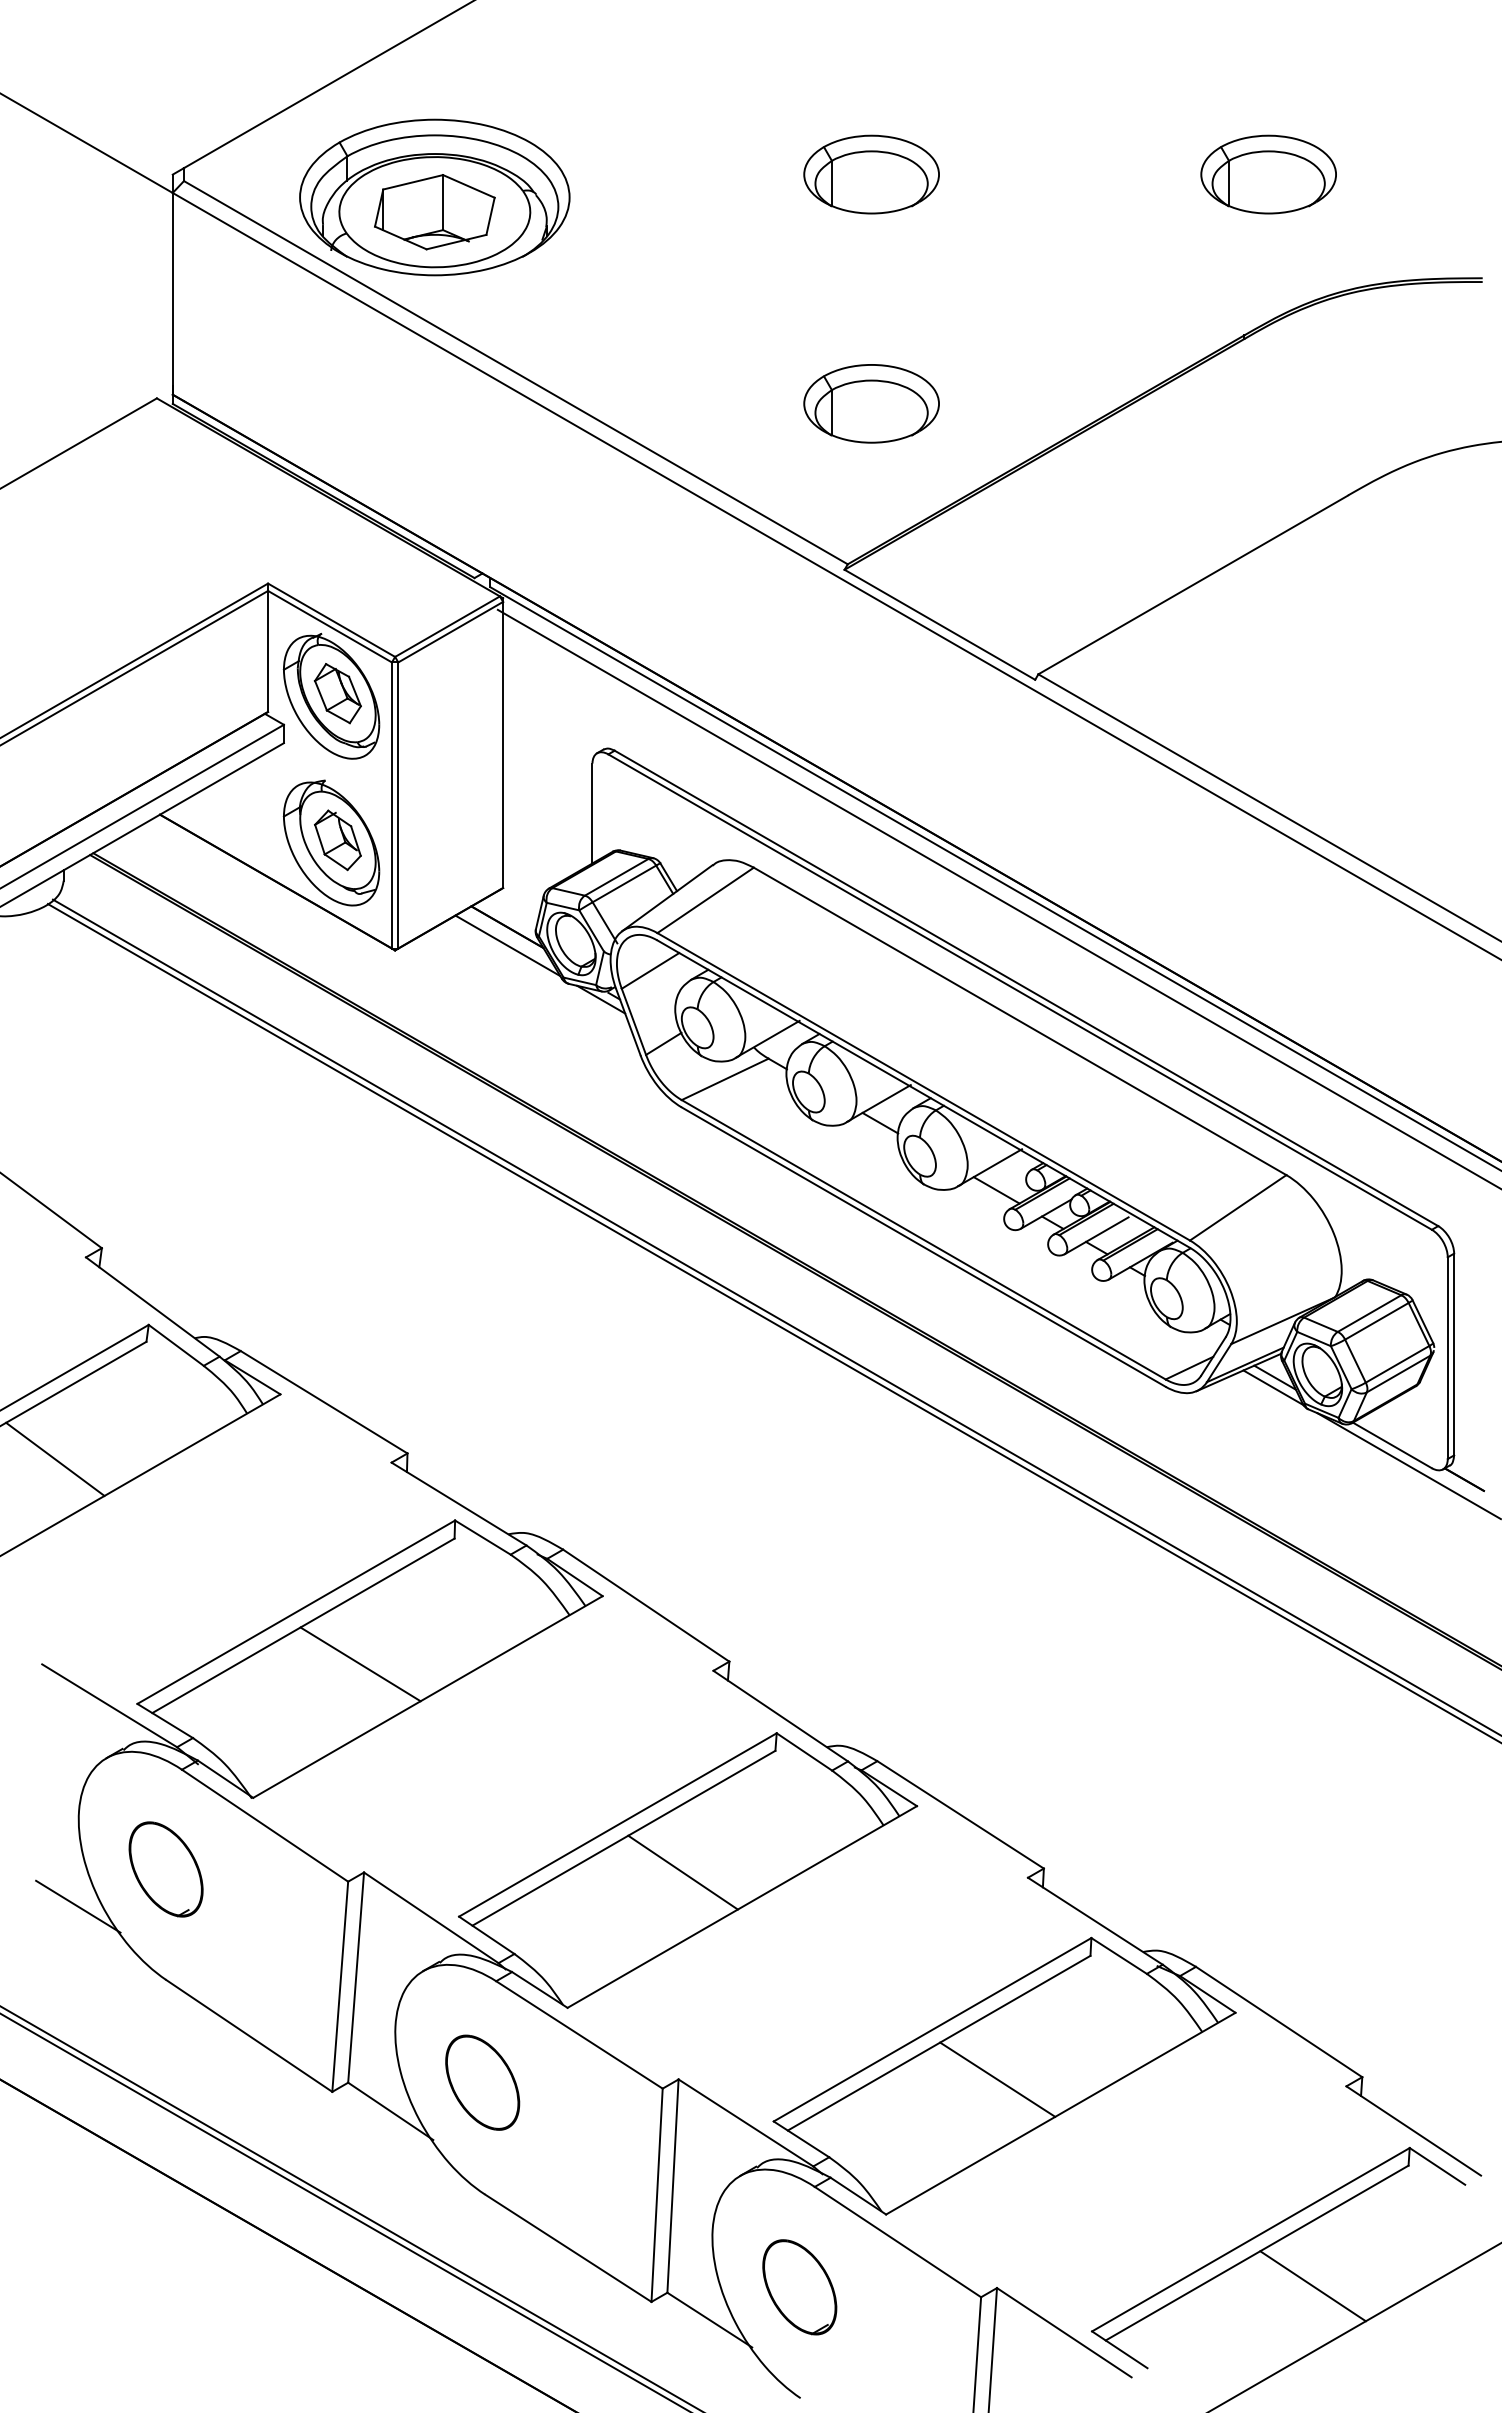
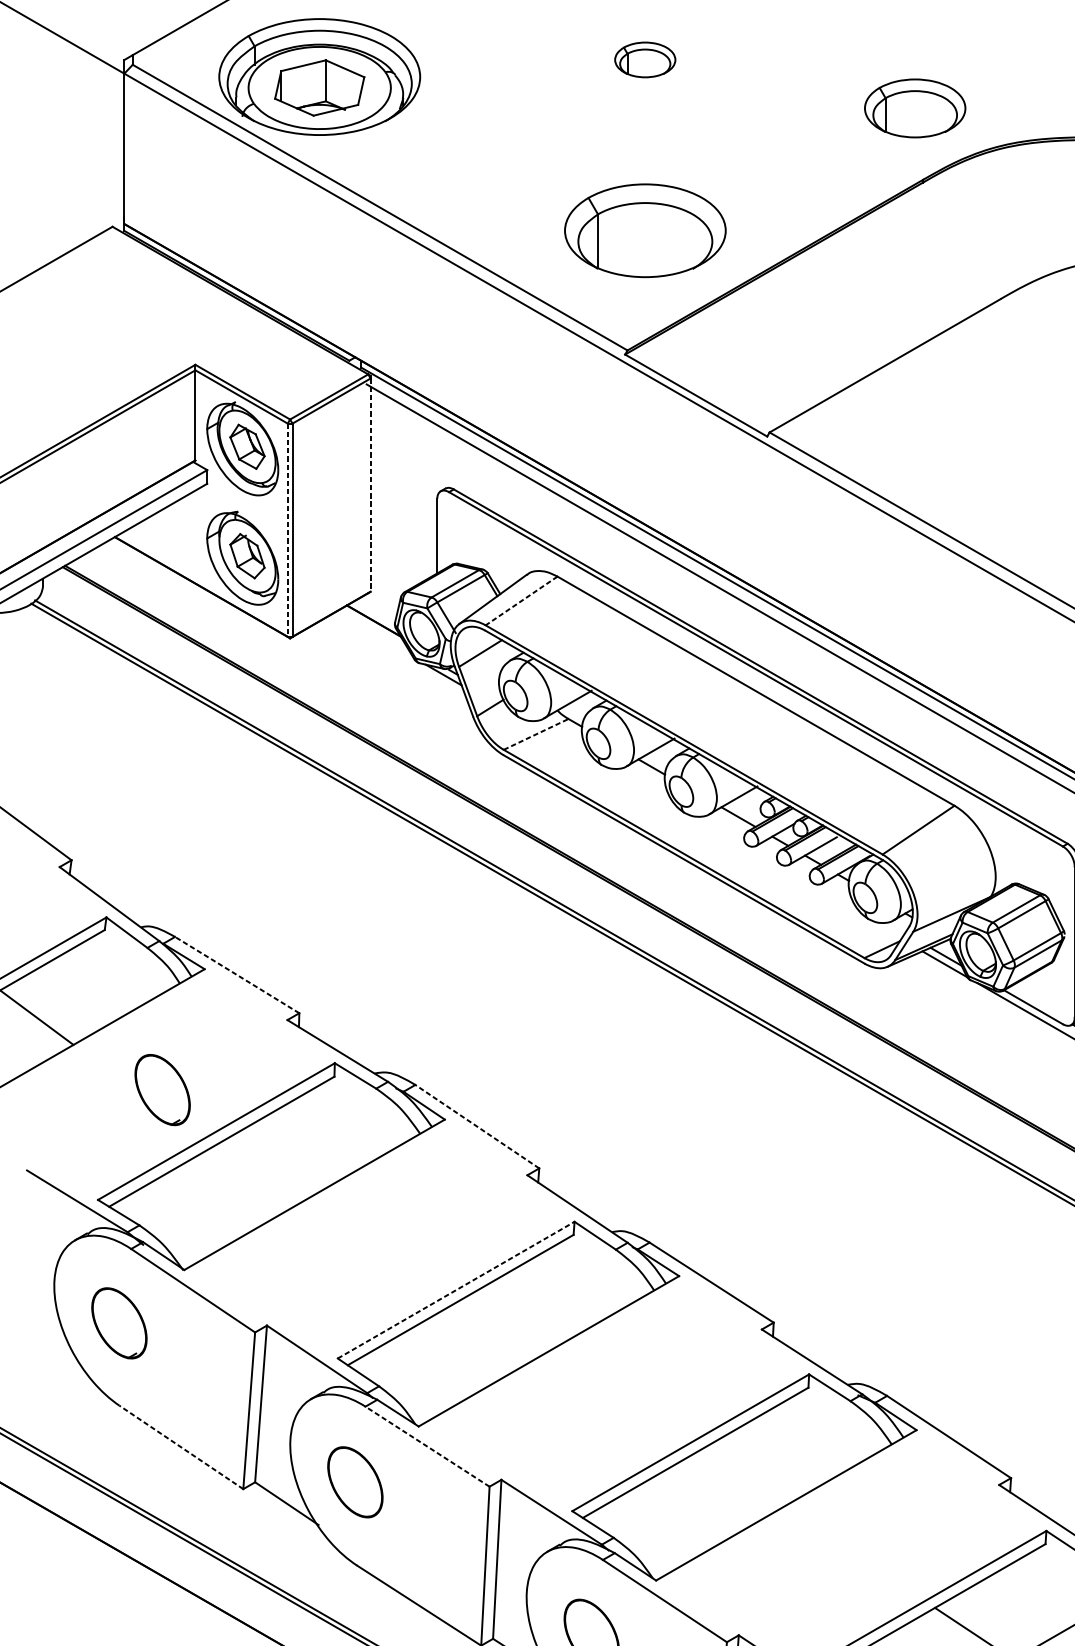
part: (871, 174) -> (645, 59), size x0.6
part: (1268, 174) -> (915, 108), moved
part: (871, 403) -> (645, 230), size x1.6
line: (503, 745) -> (370, 485), solid -> dashed
line: (391, 806) -> (287, 531), solid -> dashed
line: (705, 900) -> (521, 601), solid -> dashed
line: (507, 945) -> (373, 634), removed
line: (725, 1079) -> (536, 734), solid -> dashed
line: (324, 1402) -> (237, 975), solid -> dashed
part: (223, 1556) -> (162, 1090), added
line: (645, 1605) -> (476, 1126), solid -> dashed
line: (360, 1664) -> (264, 1170), removed
line: (618, 1824) -> (456, 1289), solid -> dashed
line: (682, 1872) -> (504, 1325), removed
line: (78, 1906) -> (54, 1350), removed
line: (579, 2034) -> (427, 1446), solid -> dashed
line: (248, 2035) -> (180, 1447), solid -> dashed
line: (997, 2079) -> (739, 1479), removed

